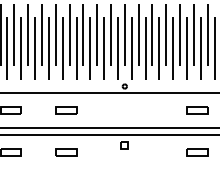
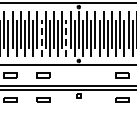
line: (62, 49) -> (41, 38), solid -> dashed
line: (104, 49) -> (66, 38), solid -> dashed

